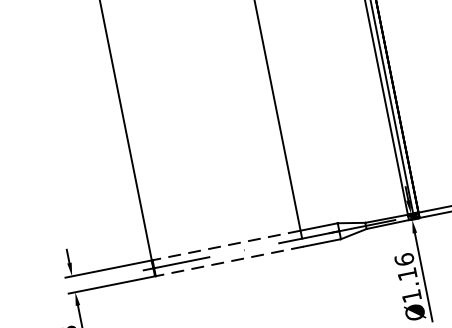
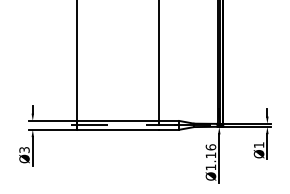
line: (227, 244) -> (118, 120), dashed -> solid
line: (230, 260) -> (118, 129), dashed -> solid

